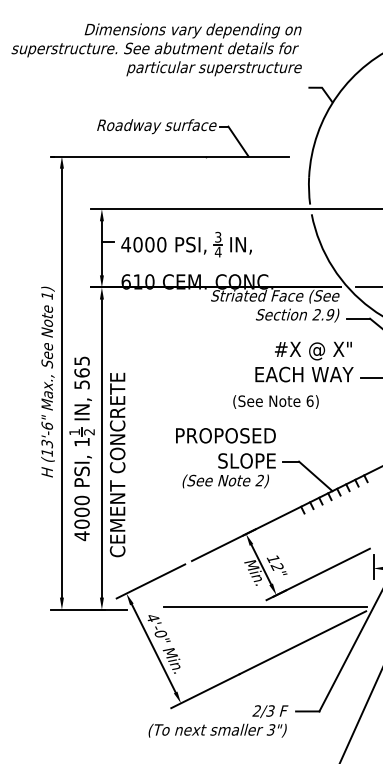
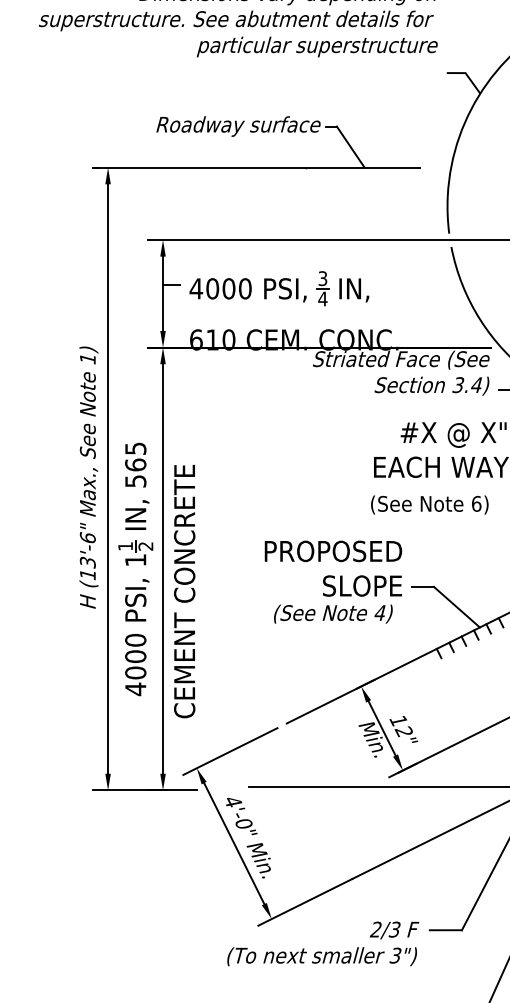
text: (323, 314) -> (467, 384), 2.9) -> 3.4)
text: (275, 401) -> (429, 504), moved
text: (259, 480) -> (379, 612), 2) -> 4)

